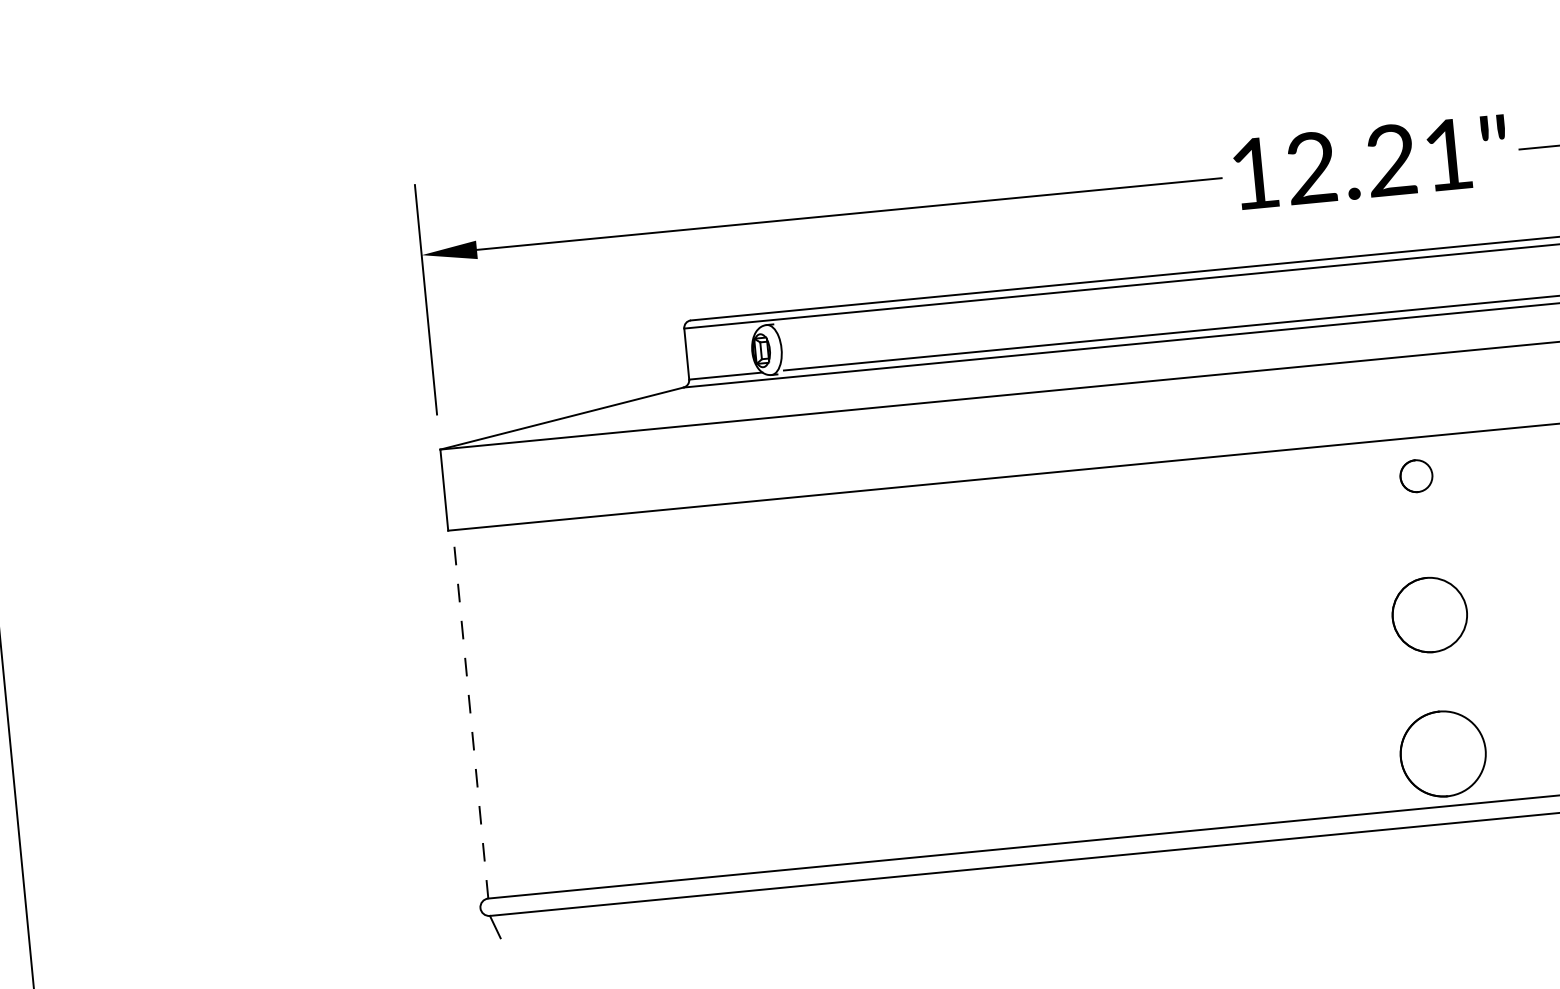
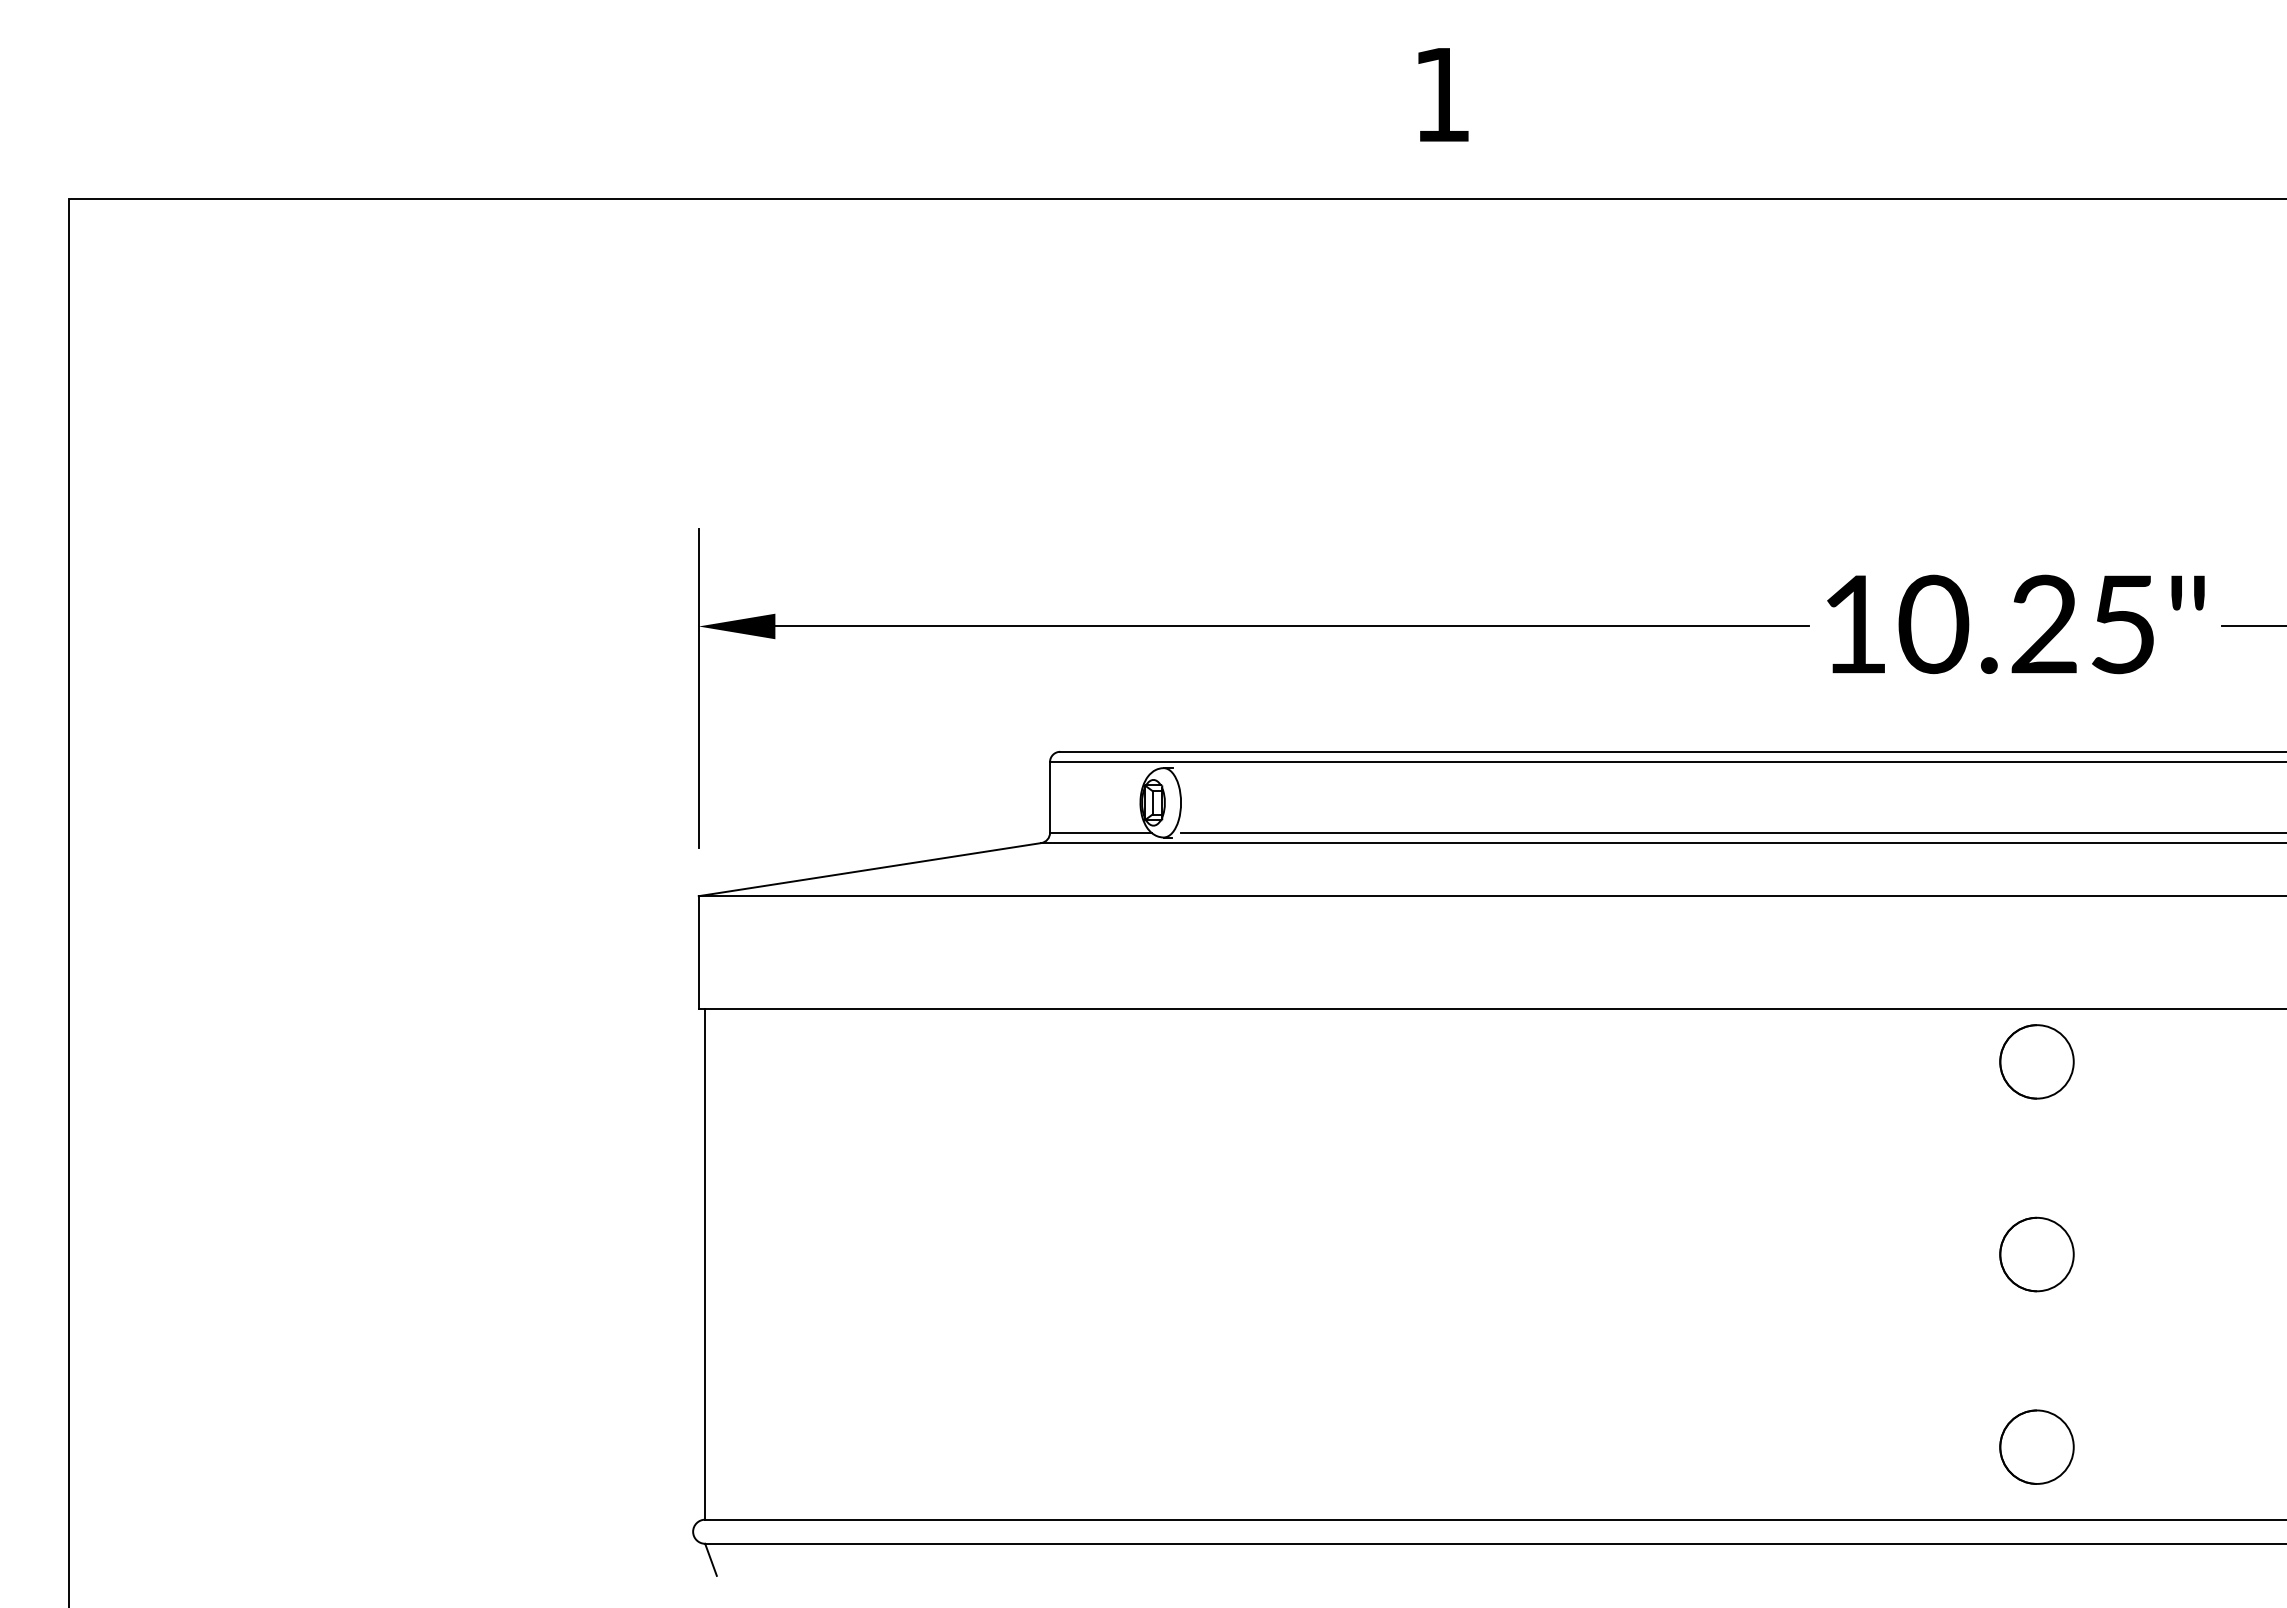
text: (1377, 161) -> (2025, 624), 12.21" -> 10.25"
part: (1416, 475) -> (2036, 1061), size x1.67
part: (1429, 615) -> (2036, 1254), size x0.71
line: (470, 714) -> (705, 1264), dashed -> solid
part: (1442, 753) -> (2036, 1446), size x0.62

